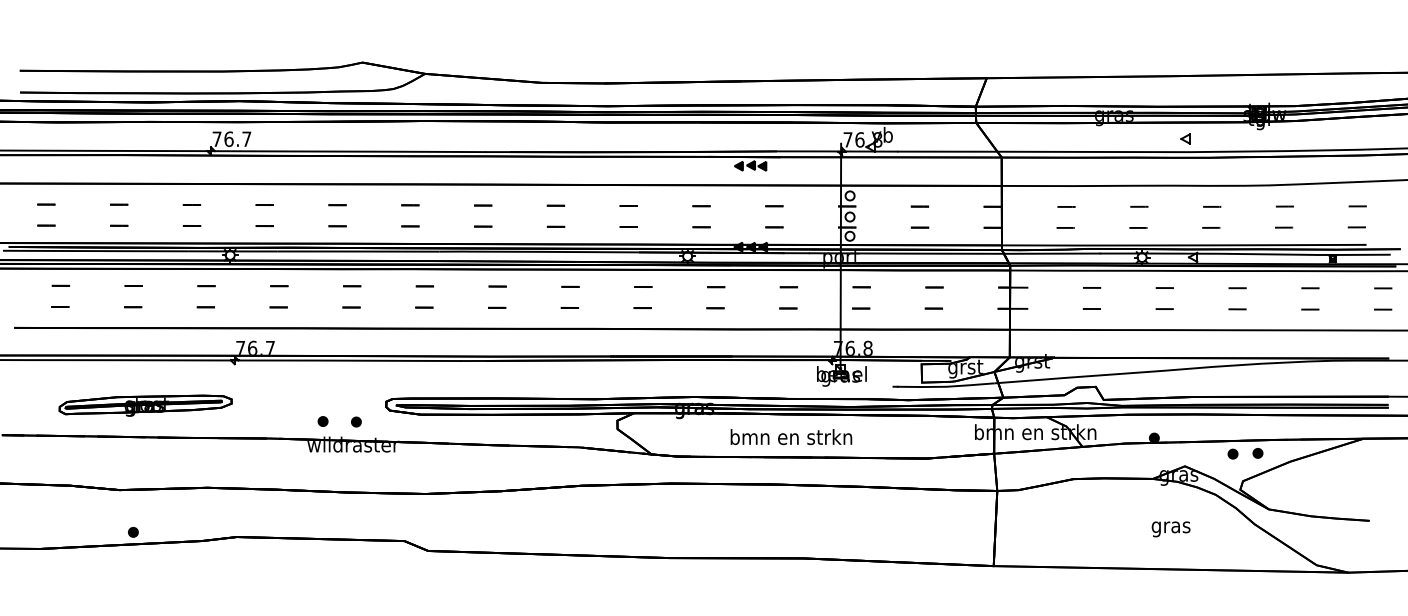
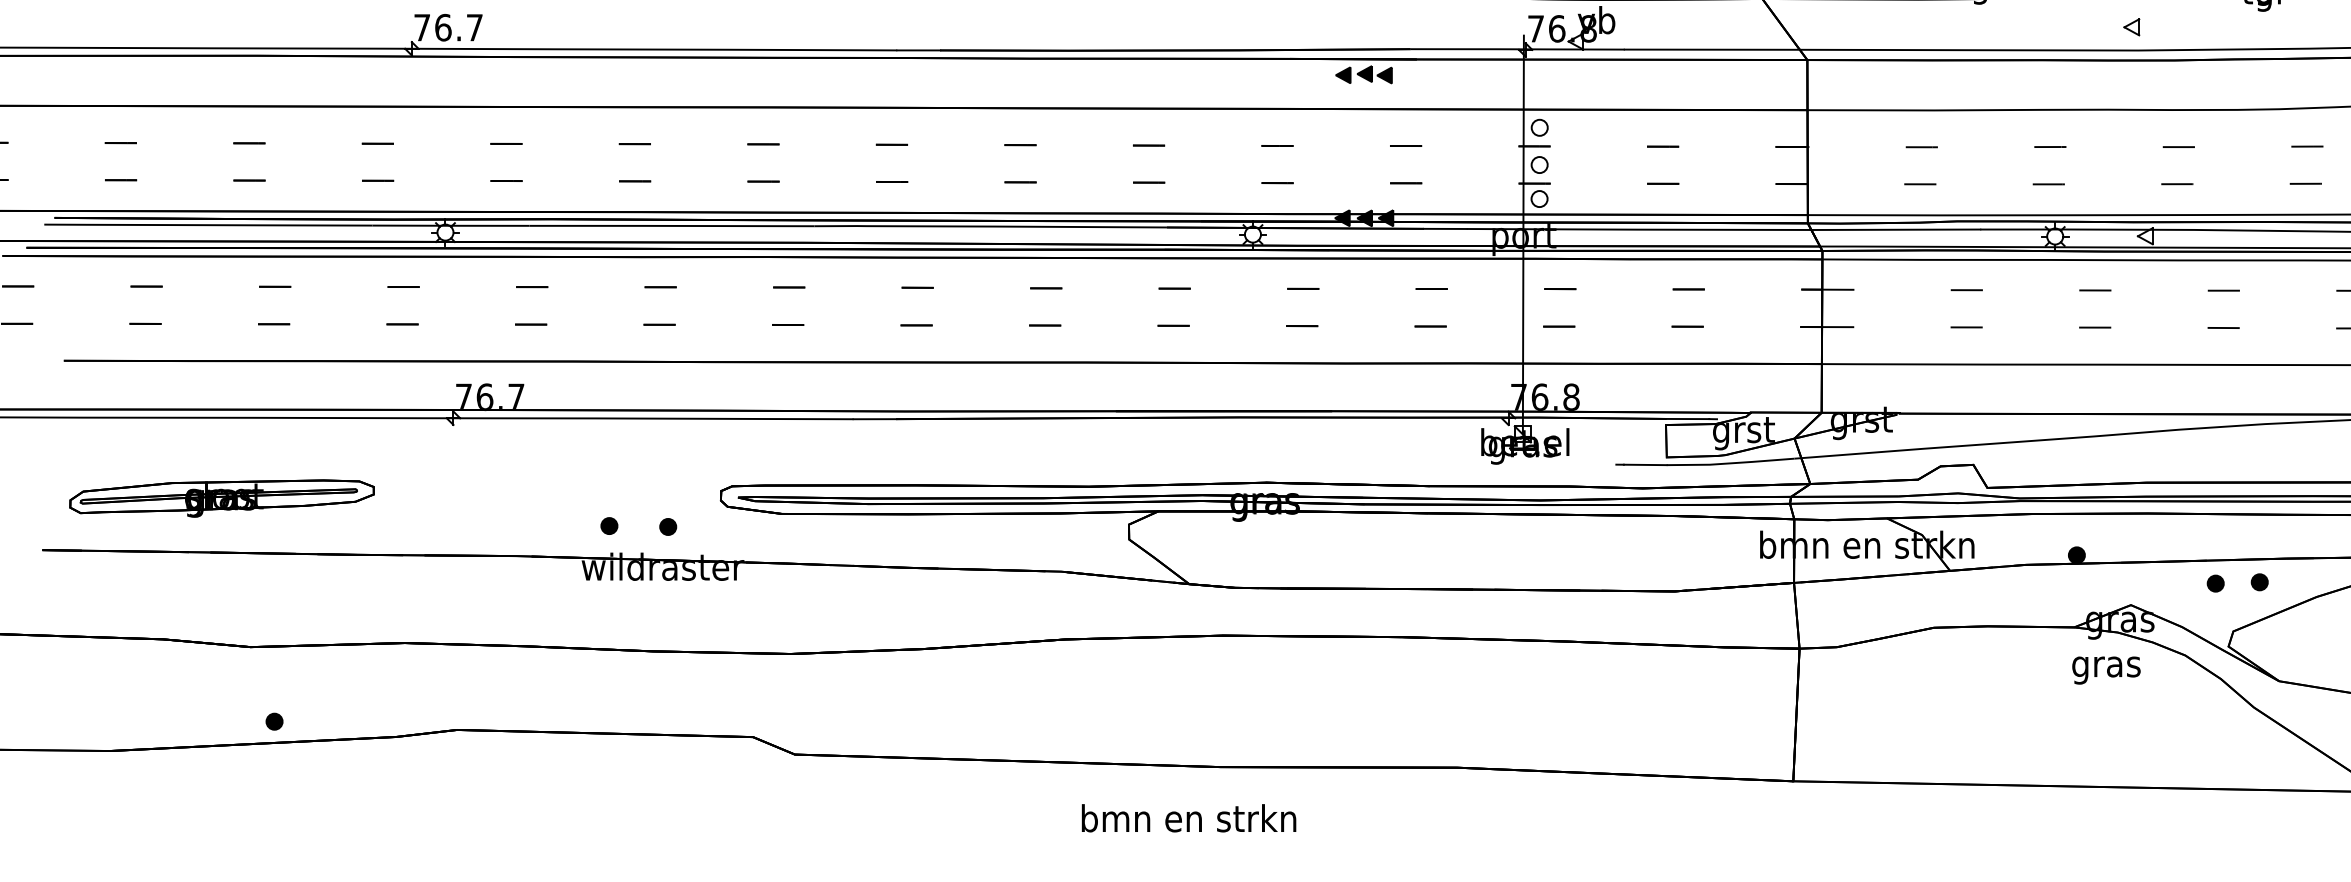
part: (145, 405) -> (221, 497), moved
text: (791, 437) -> (1189, 819), moved
text: (1170, 529) -> (2105, 670), moved

